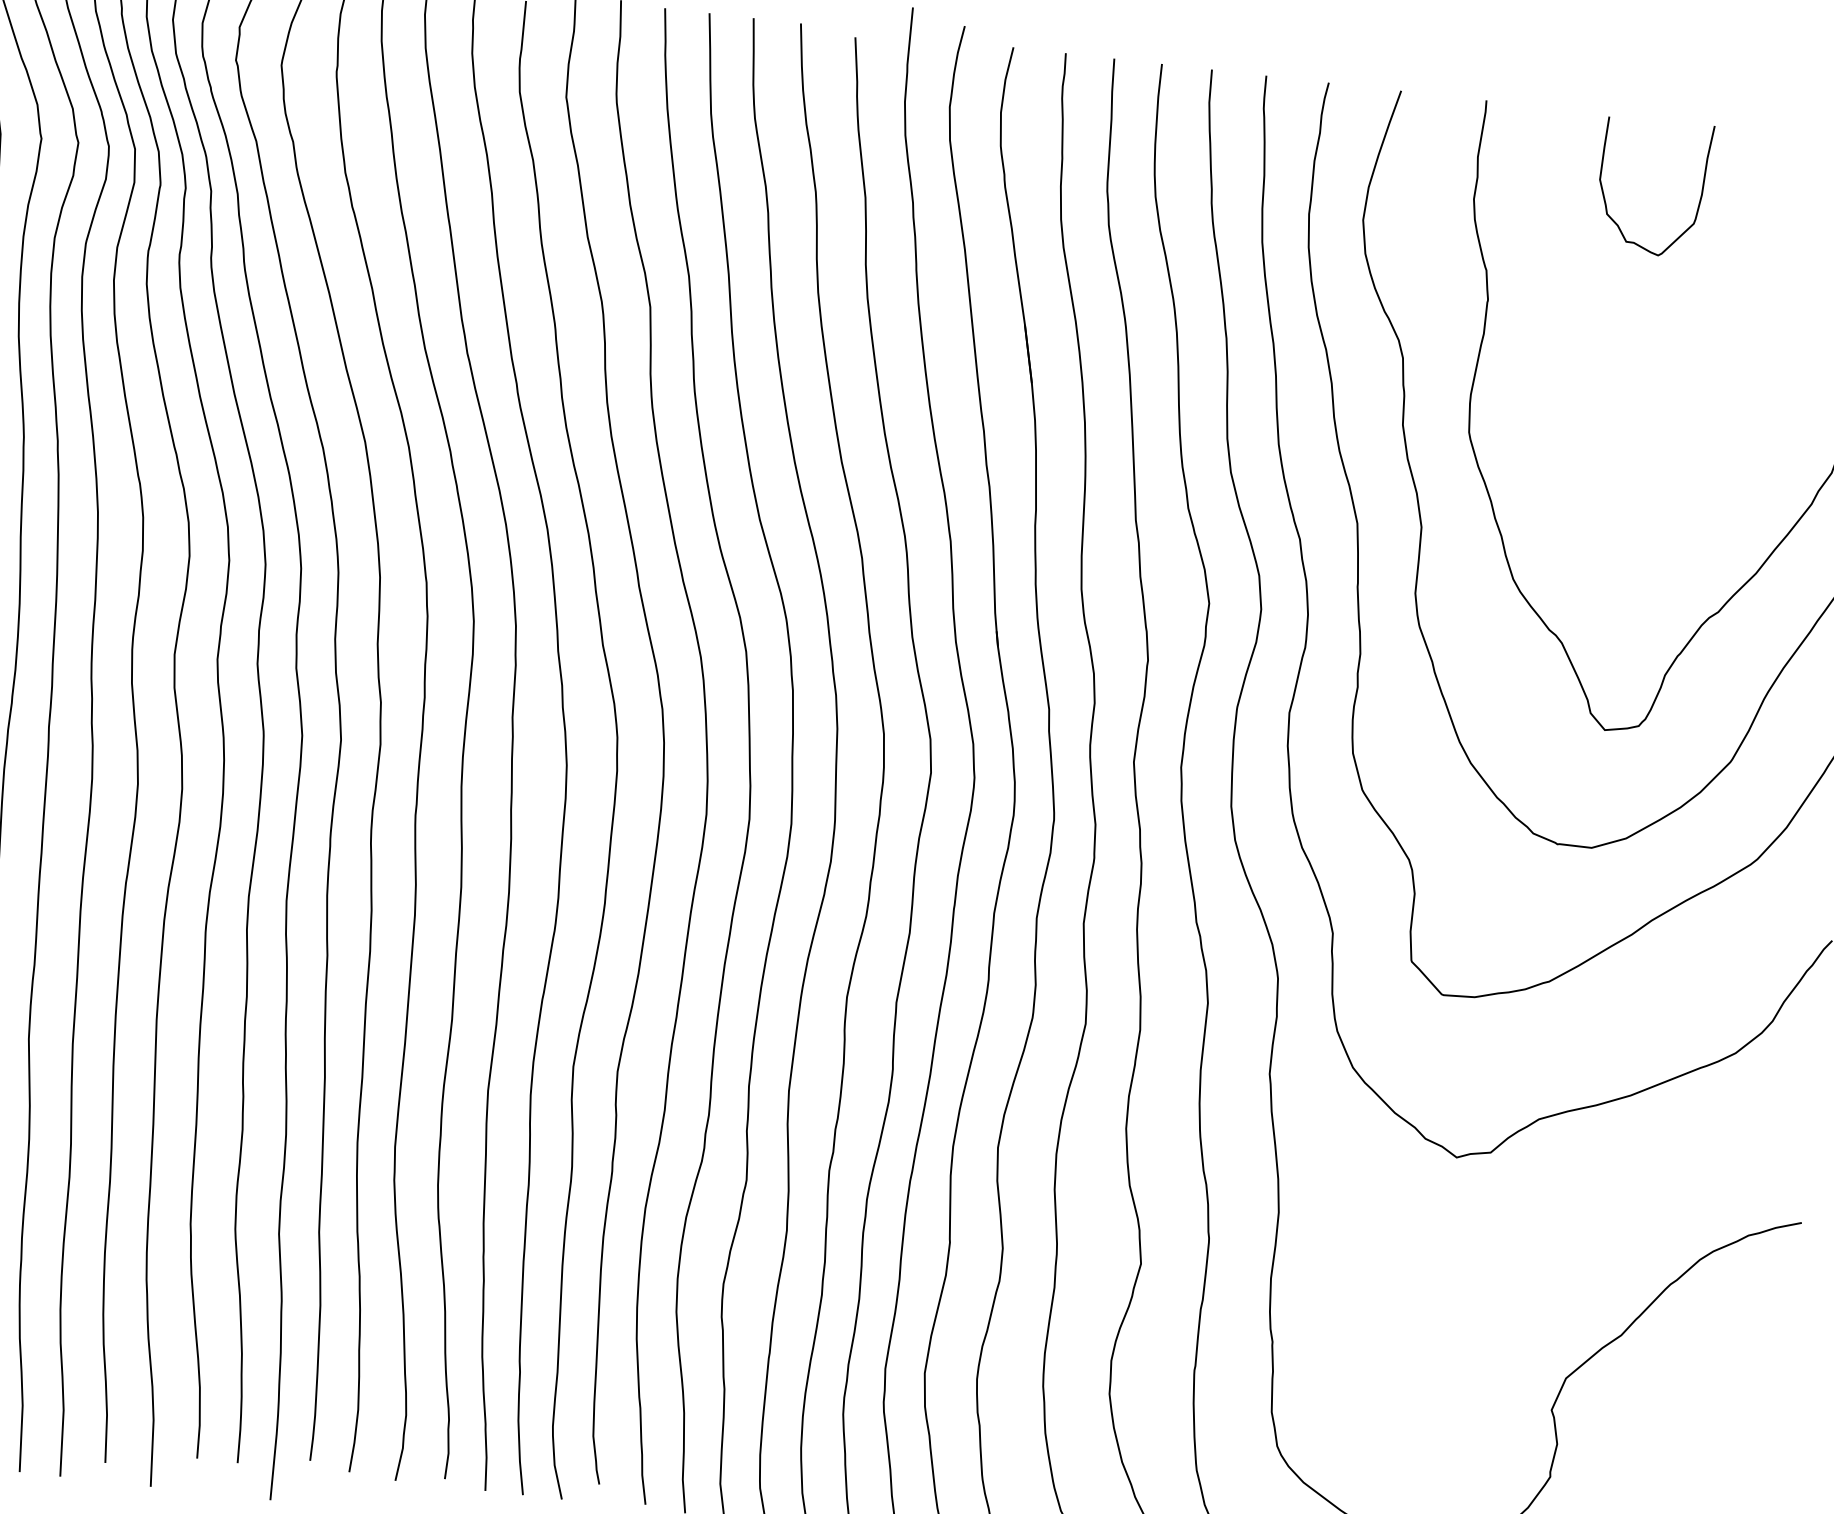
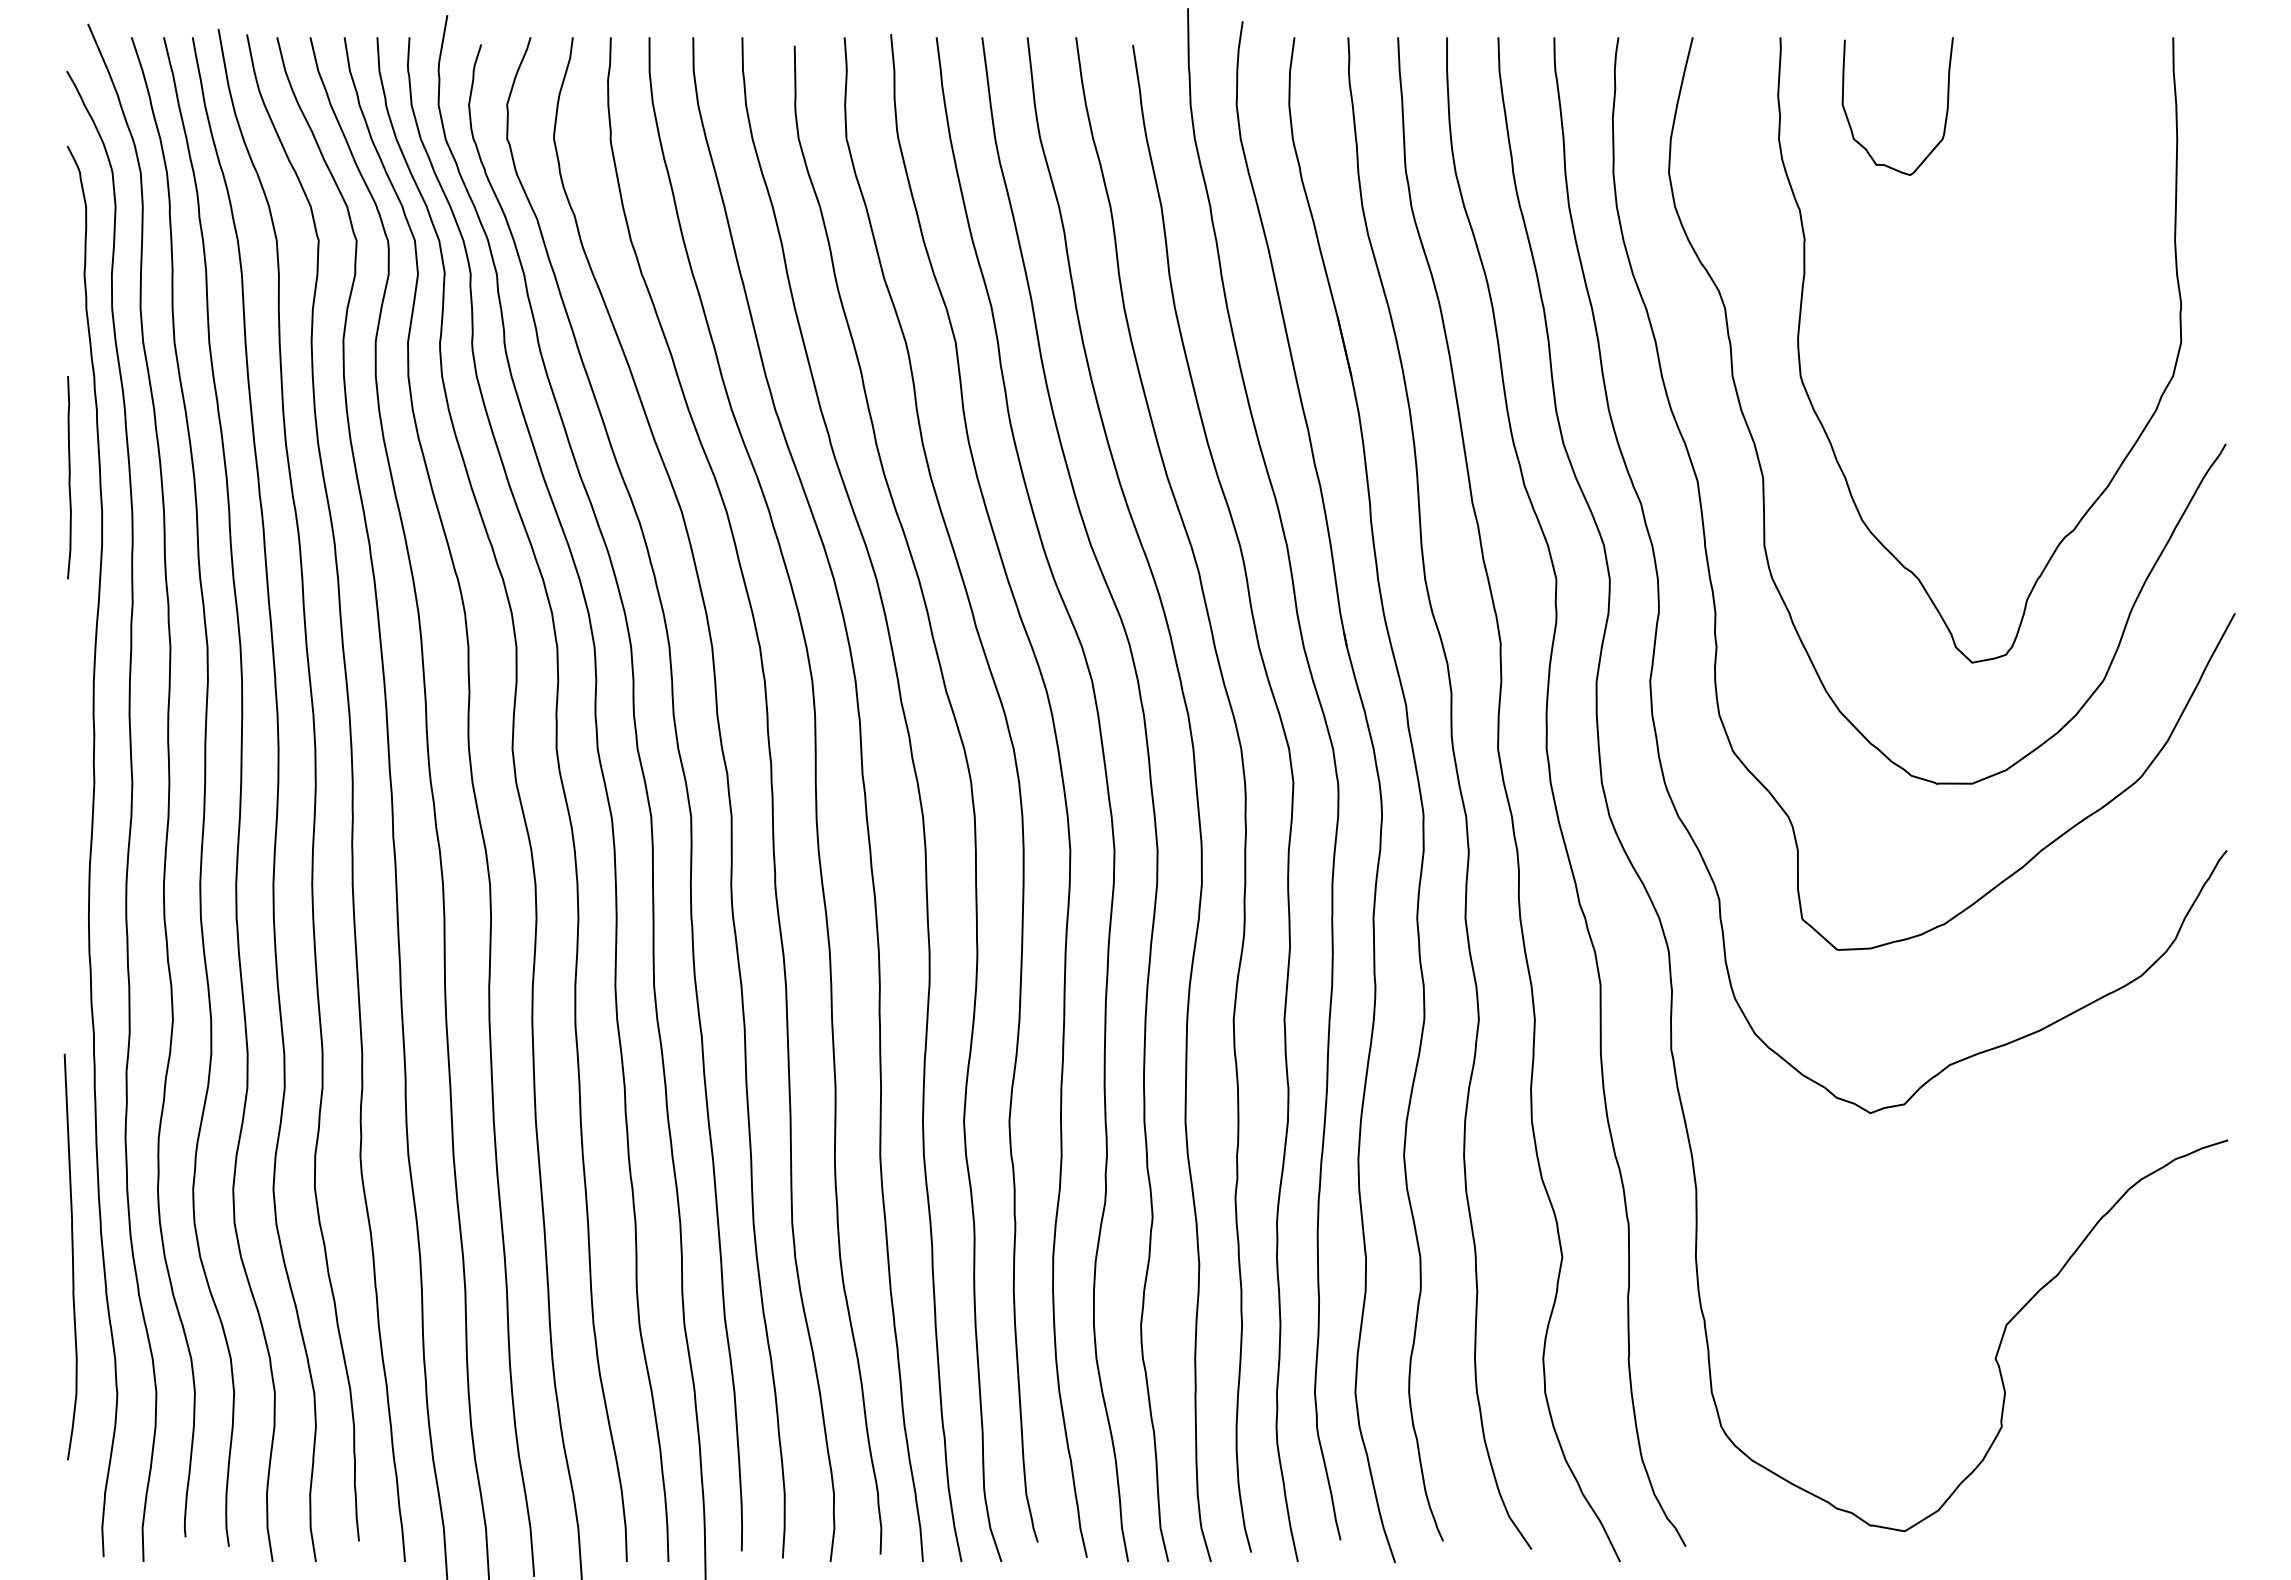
curve: (1698, 201) -> (1945, 115), moved

